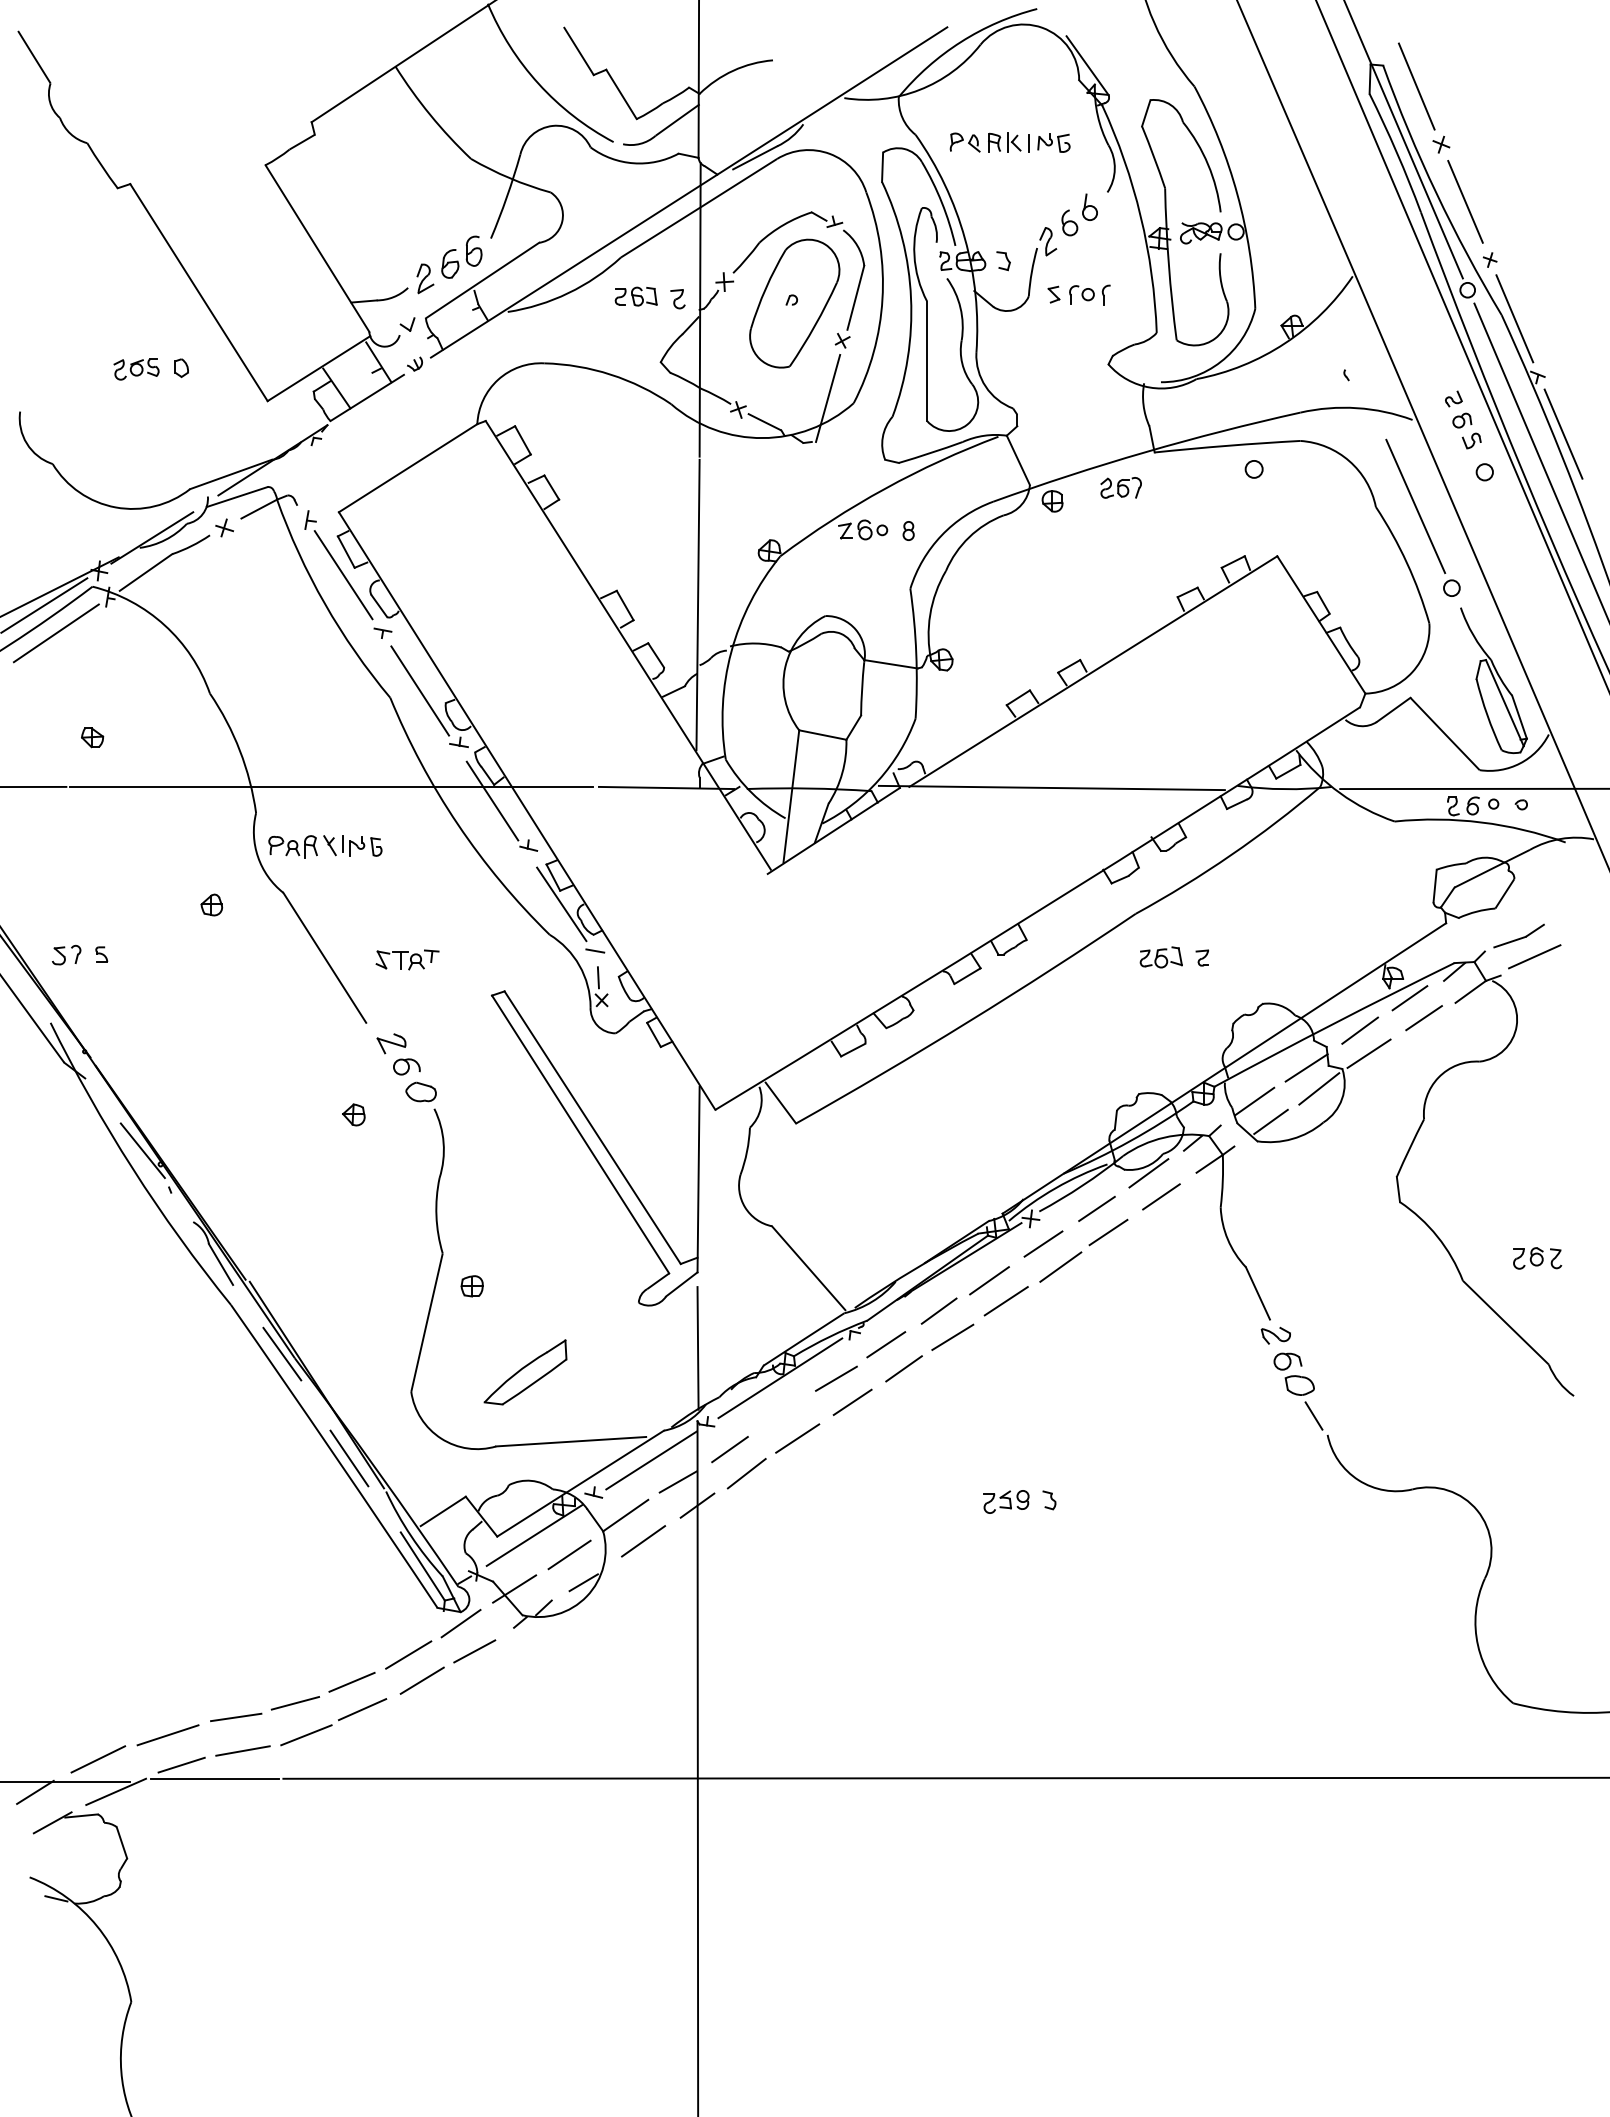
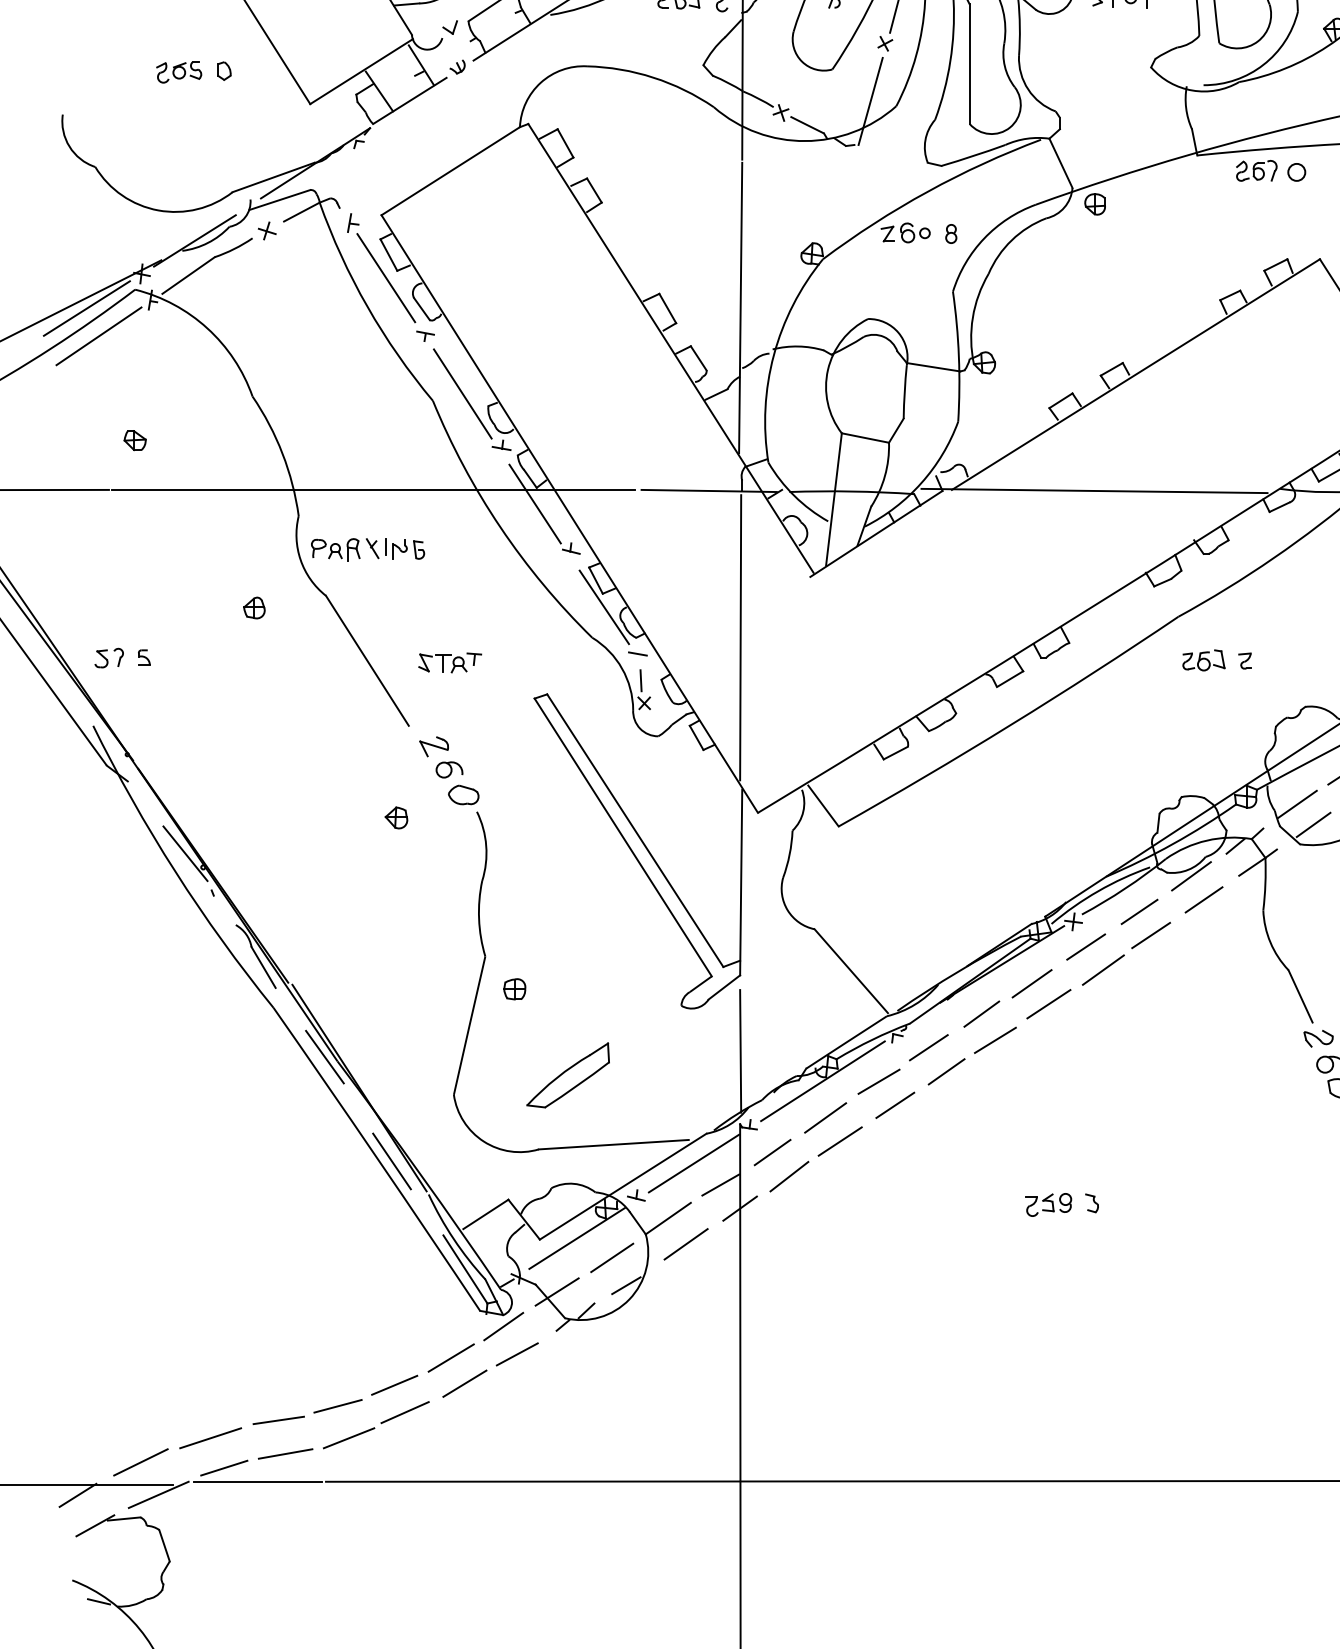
part: (1120, 487) -> (1256, 170), moved
line: (697, 934) -> (740, 637), added
line: (782, 1414) -> (825, 1117), added

